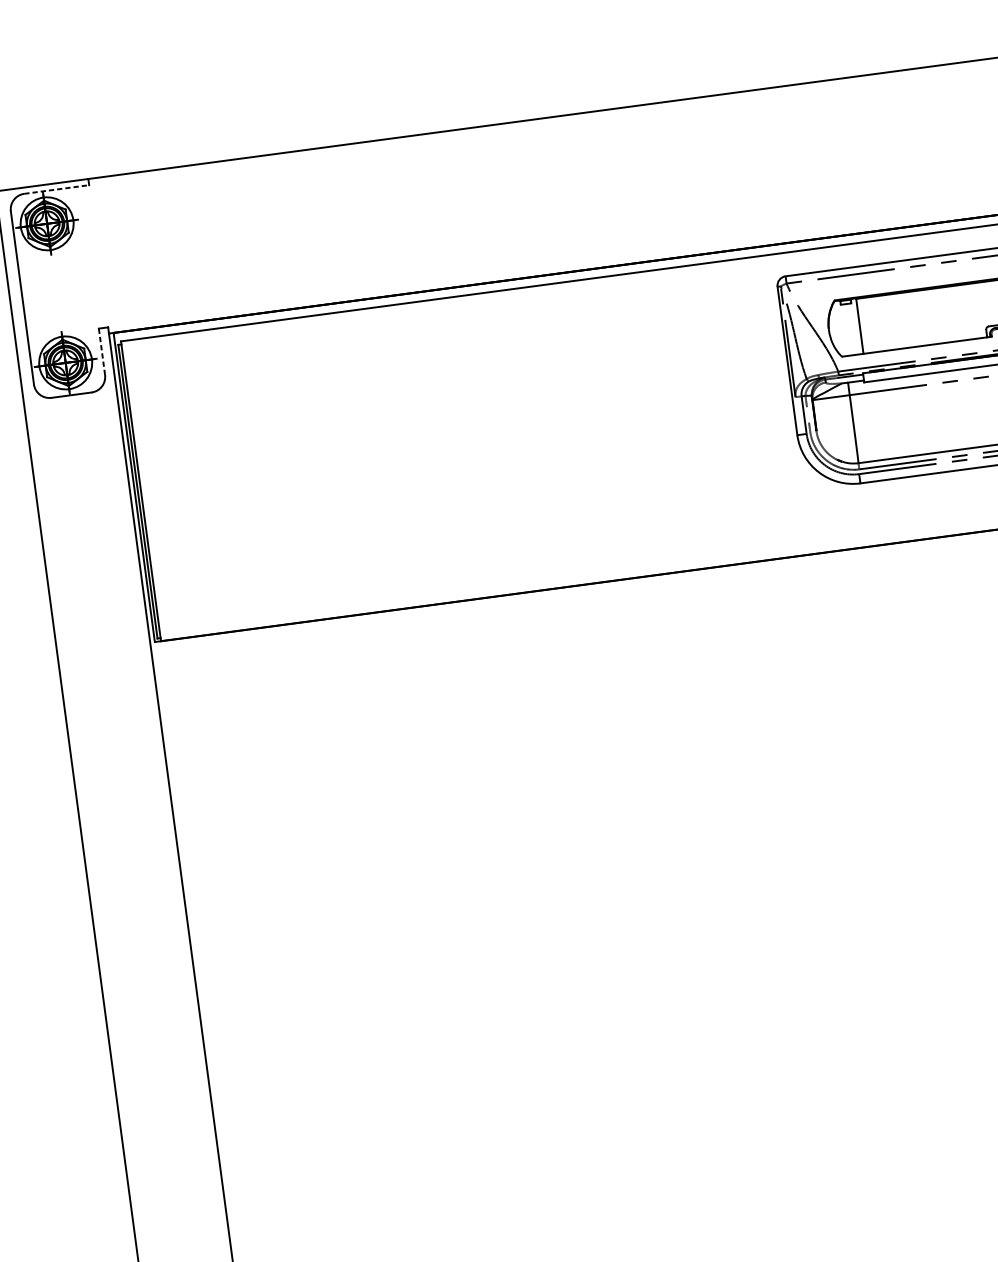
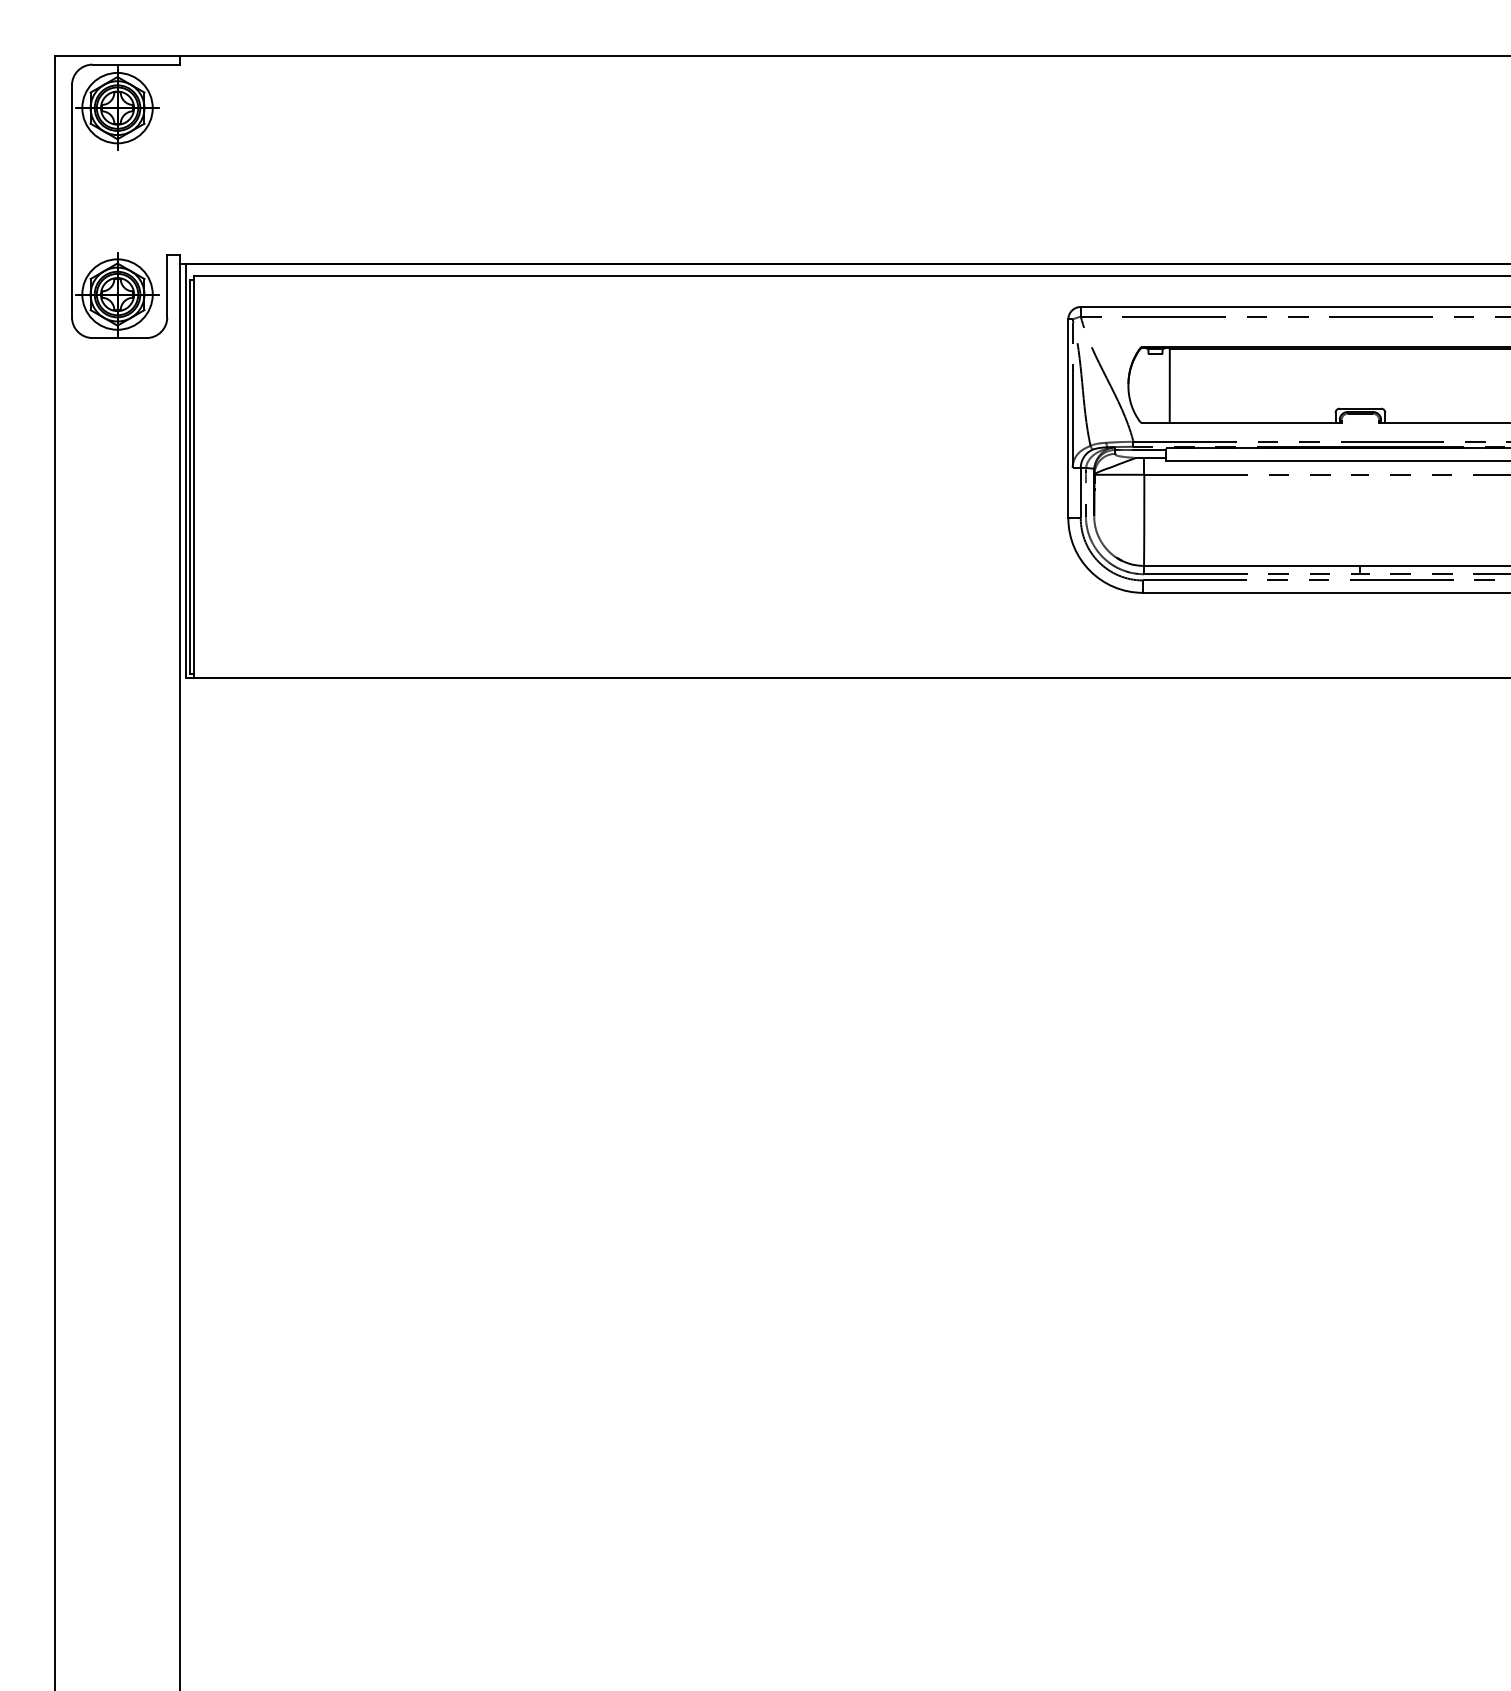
line: (56, 189) -> (136, 64), dashed -> solid
line: (102, 351) -> (167, 285), dashed -> solid

